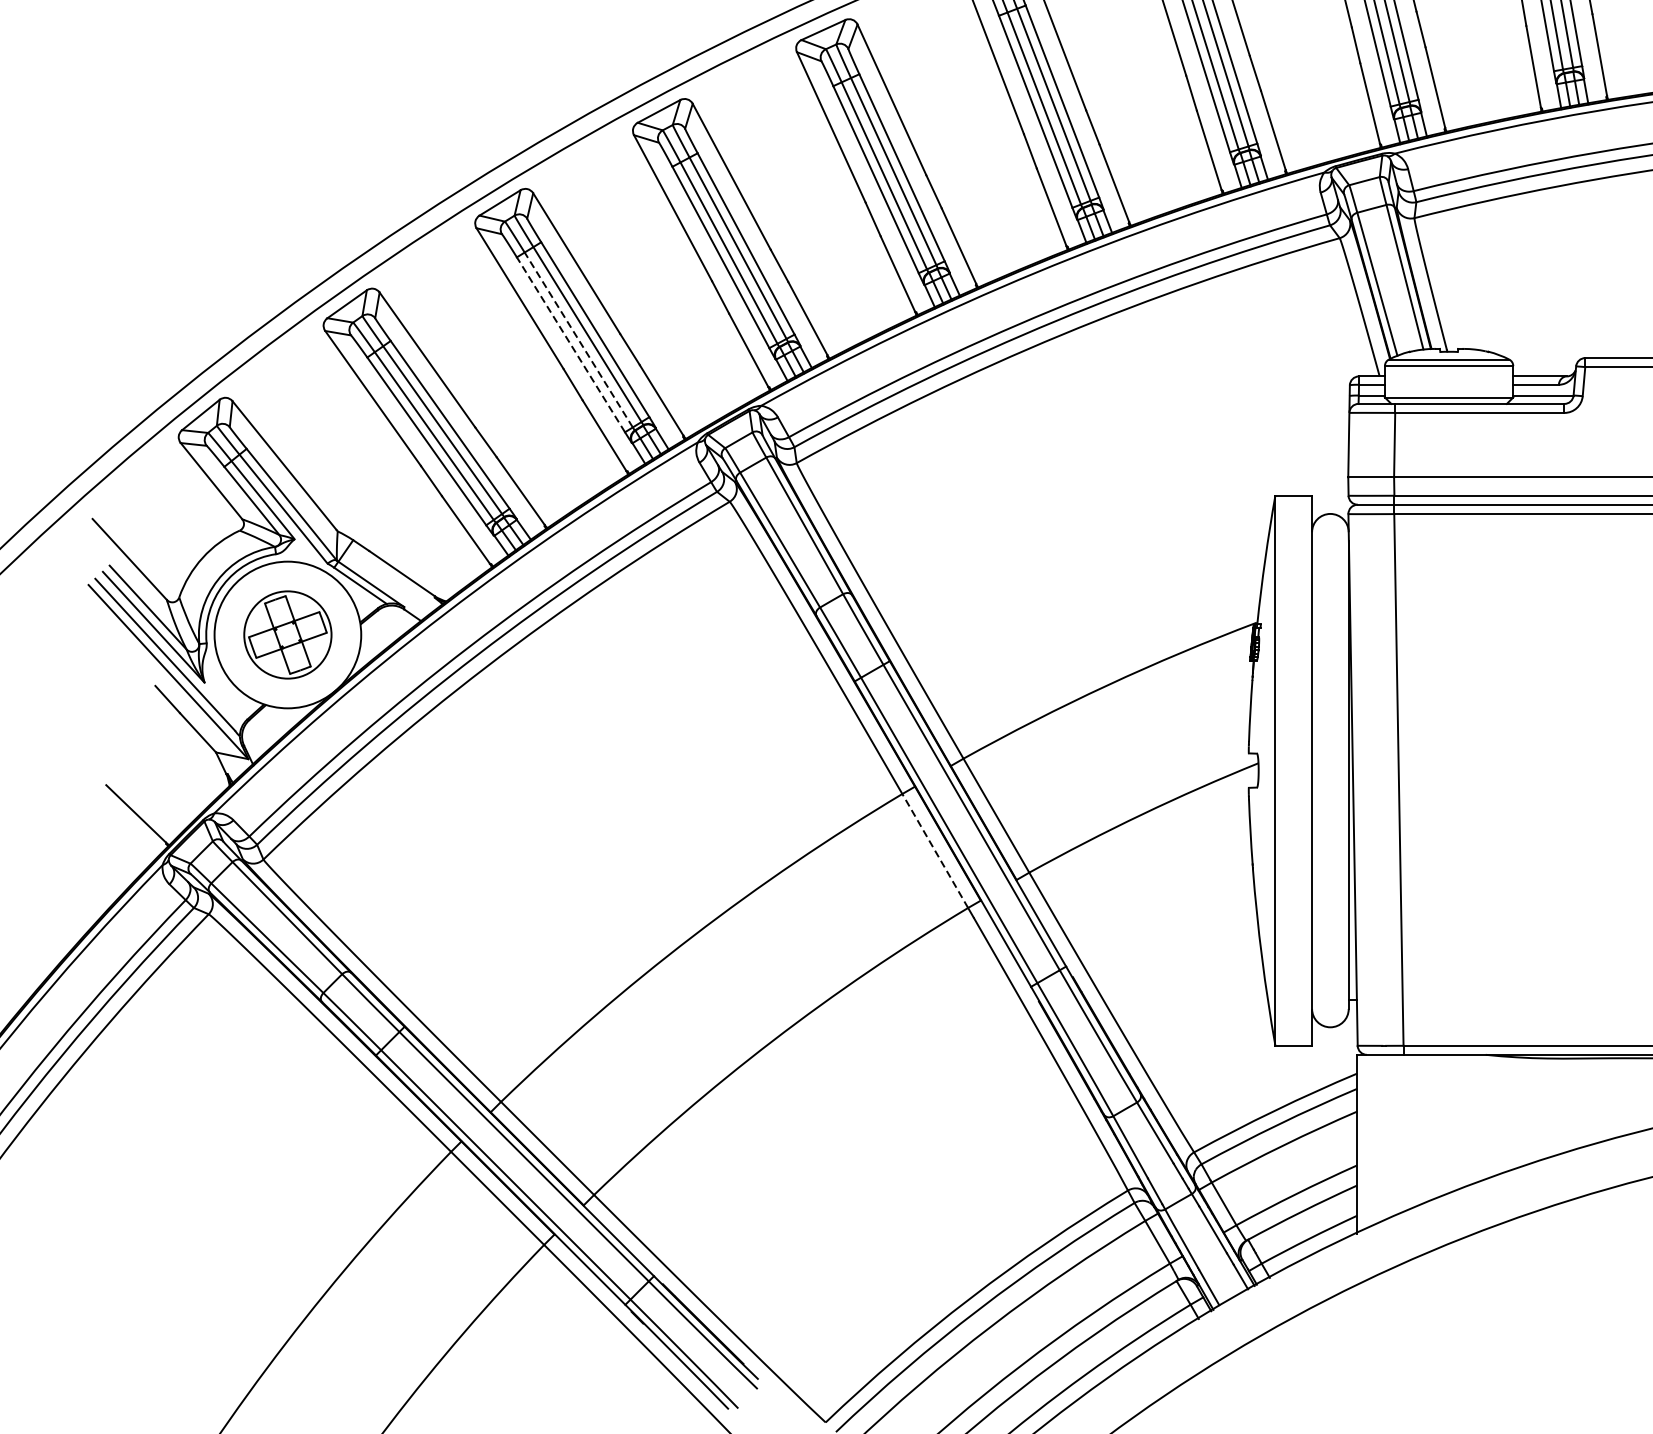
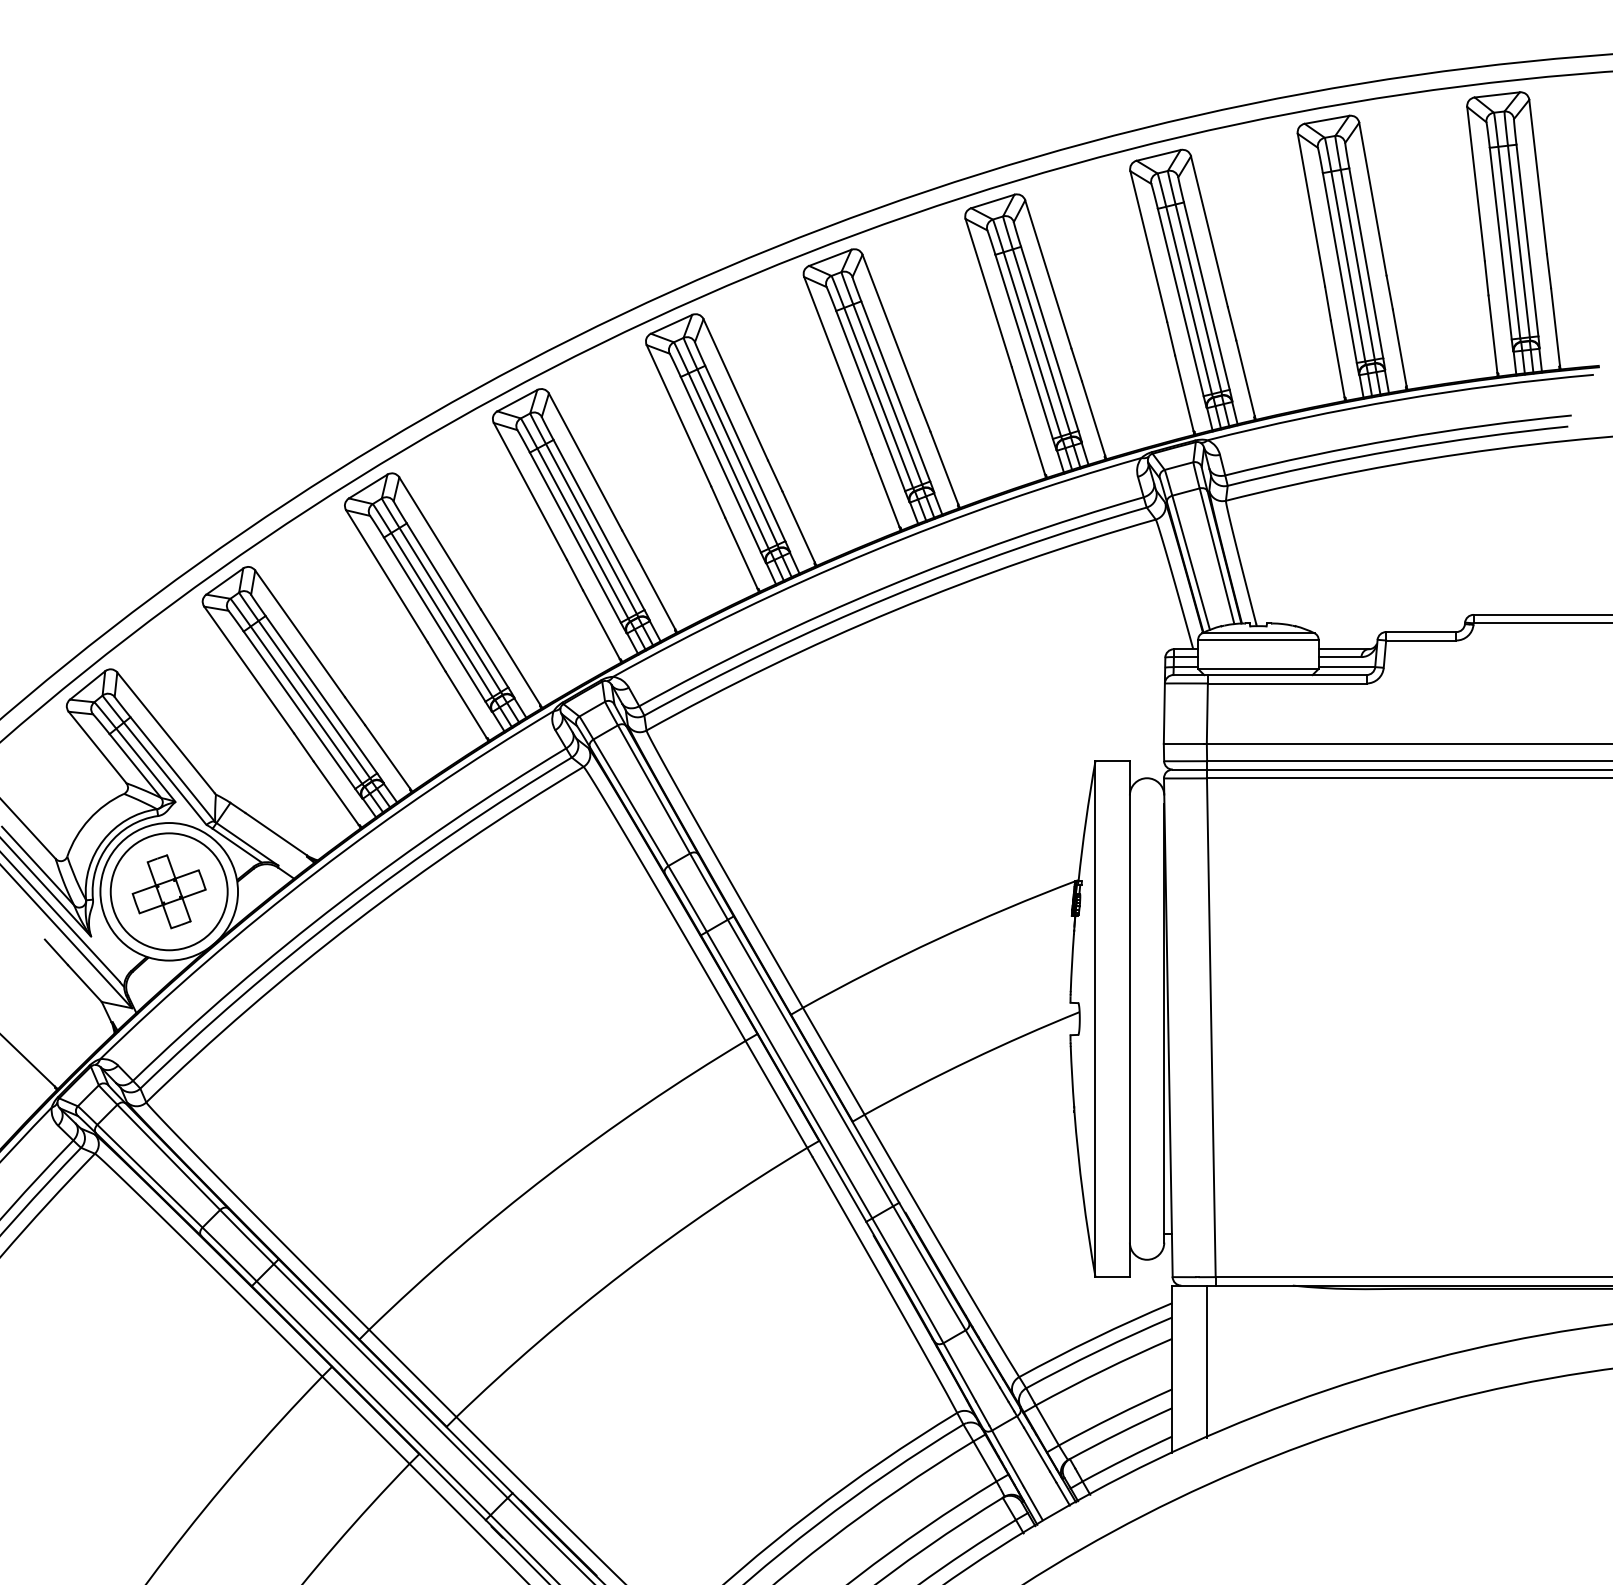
line: (578, 339) -> (441, 614), dashed -> solid
line: (570, 344) -> (434, 619), dashed -> solid
circle: (287, 634) -> (168, 891), size x1.43
line: (935, 851) -> (776, 1094), dashed -> solid
line: (1393, 1135) -> (1206, 1361), added

